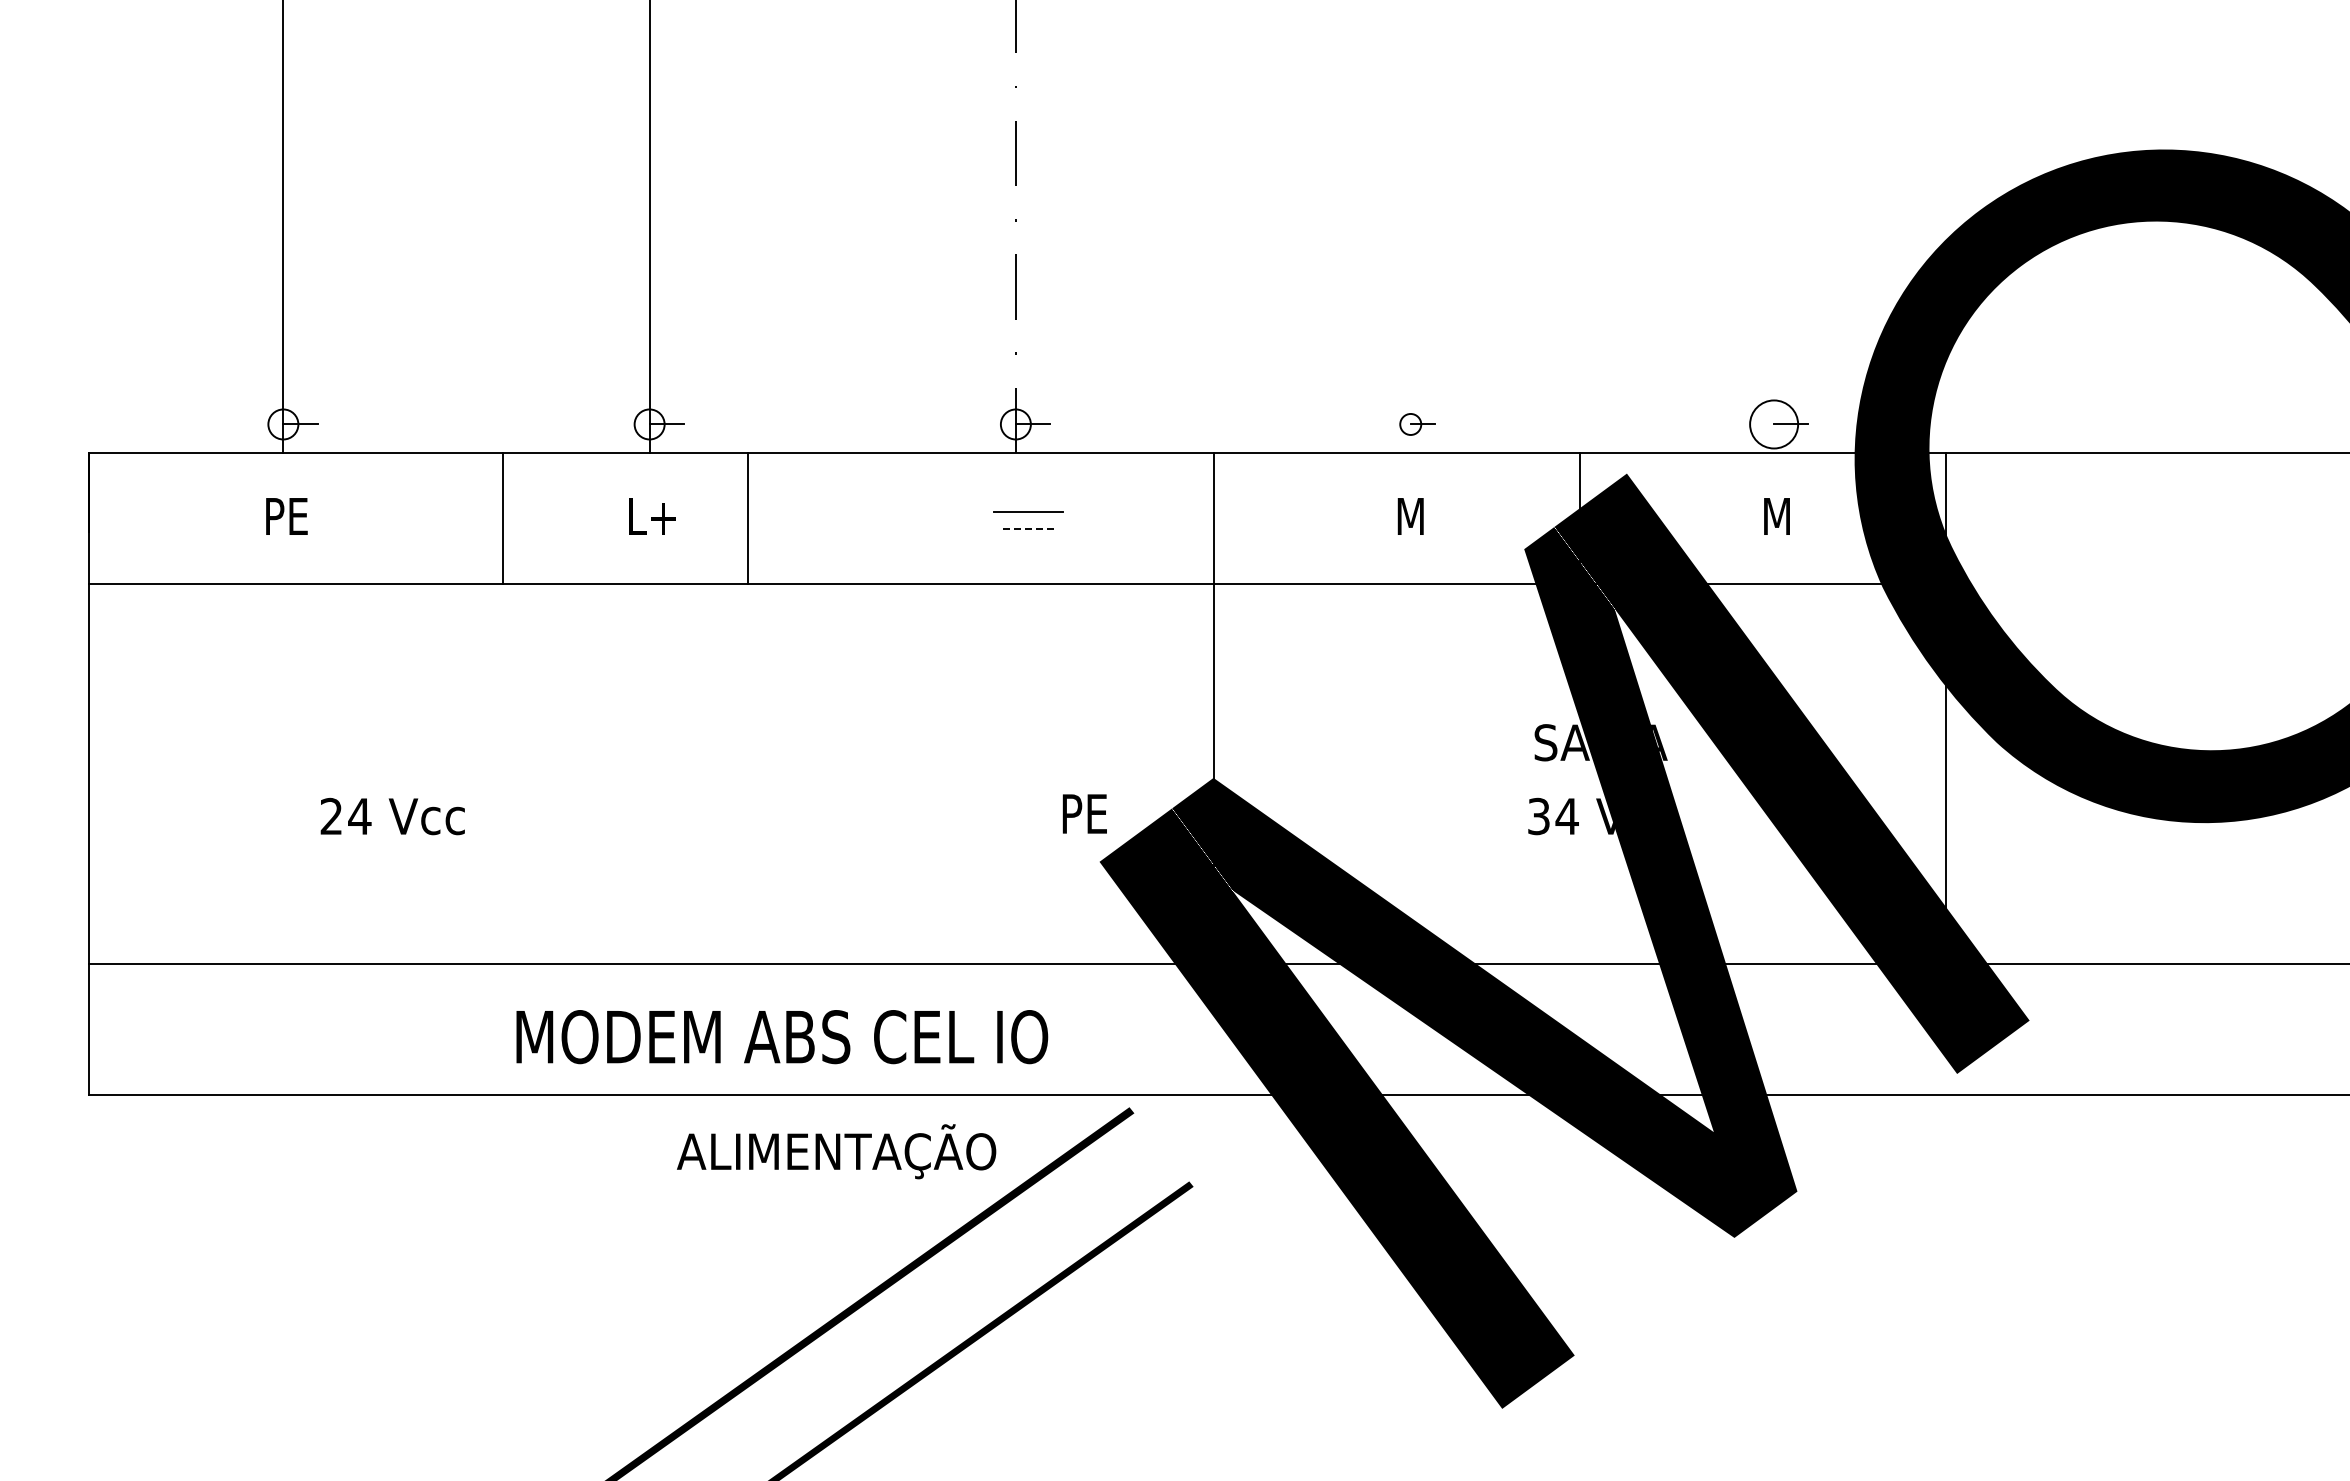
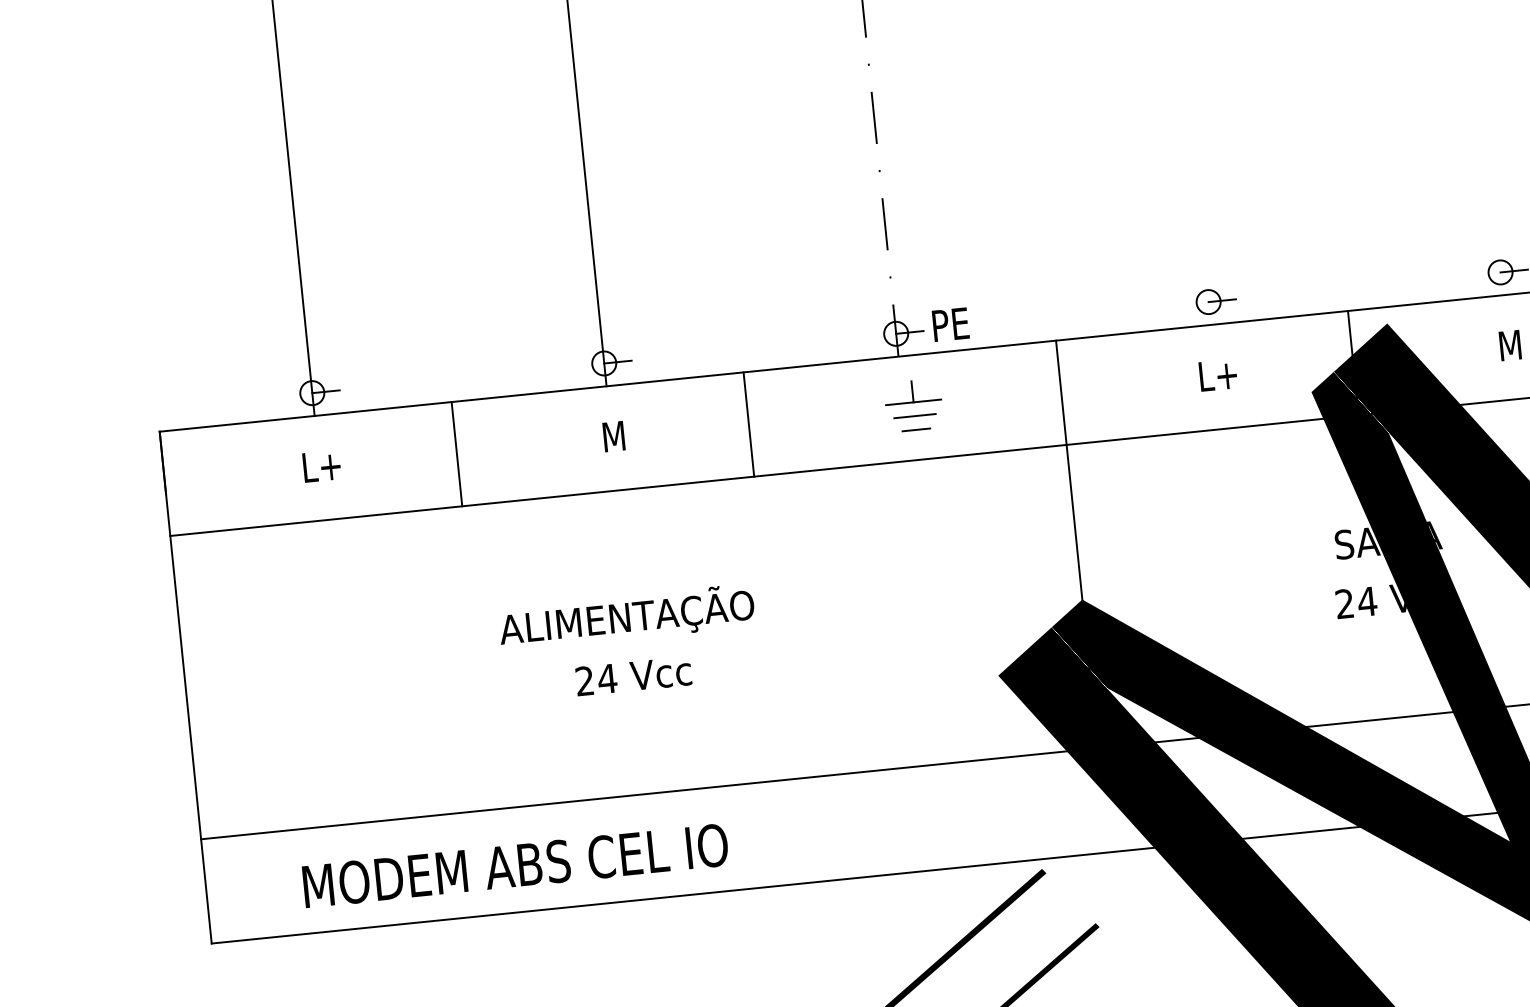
part: (1417, 424) -> (1216, 301), size x1.43
circle: (1774, 424) -> (1500, 272), size x0.62
line: (1028, 498) -> (912, 391), added
text: (285, 516) -> (321, 466), PE -> L+
text: (652, 516) -> (613, 436), L+ -> M
text: (1410, 516) -> (1218, 375), M -> L+
line: (503, 518) -> (457, 454), moved
line: (747, 518) -> (748, 424), moved
line: (1028, 529) -> (914, 416), dashed -> solid
line: (1028, 546) -> (916, 430), added
text: (1084, 813) -> (950, 324), moved
text: (392, 816) -> (633, 676), moved
text: (1538, 816) -> (1344, 604), 34 -> 24
text: (782, 1037) -> (515, 866), moved
text: (836, 1151) -> (626, 617), moved

